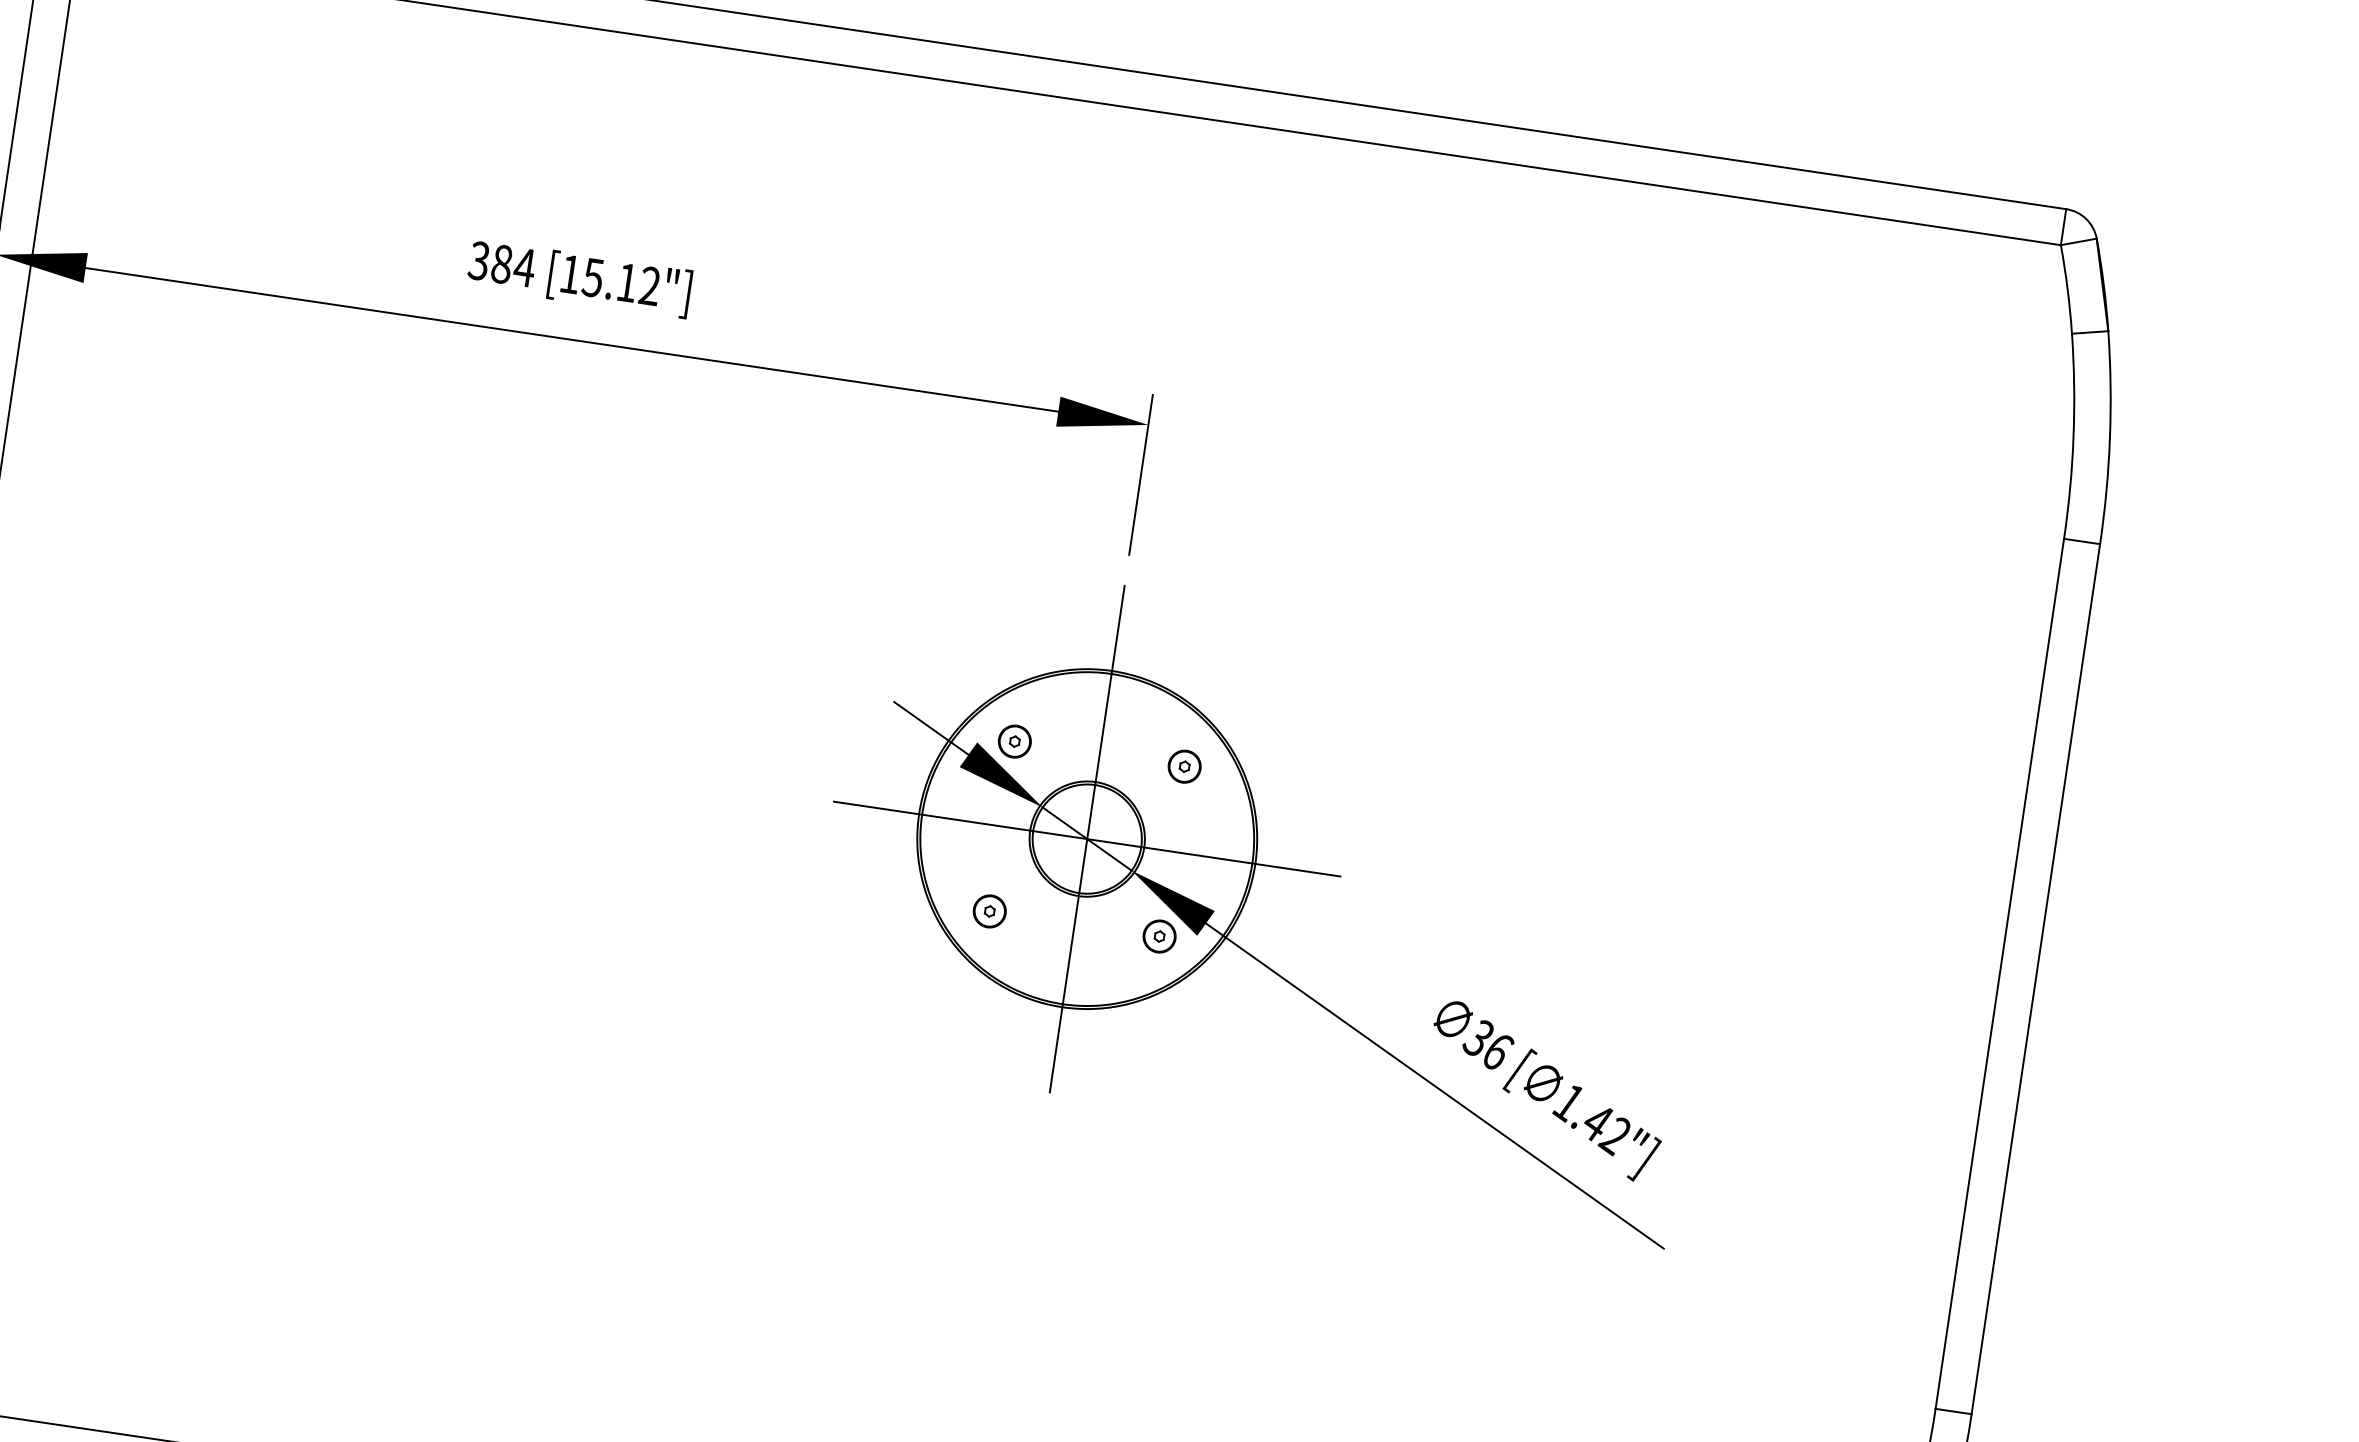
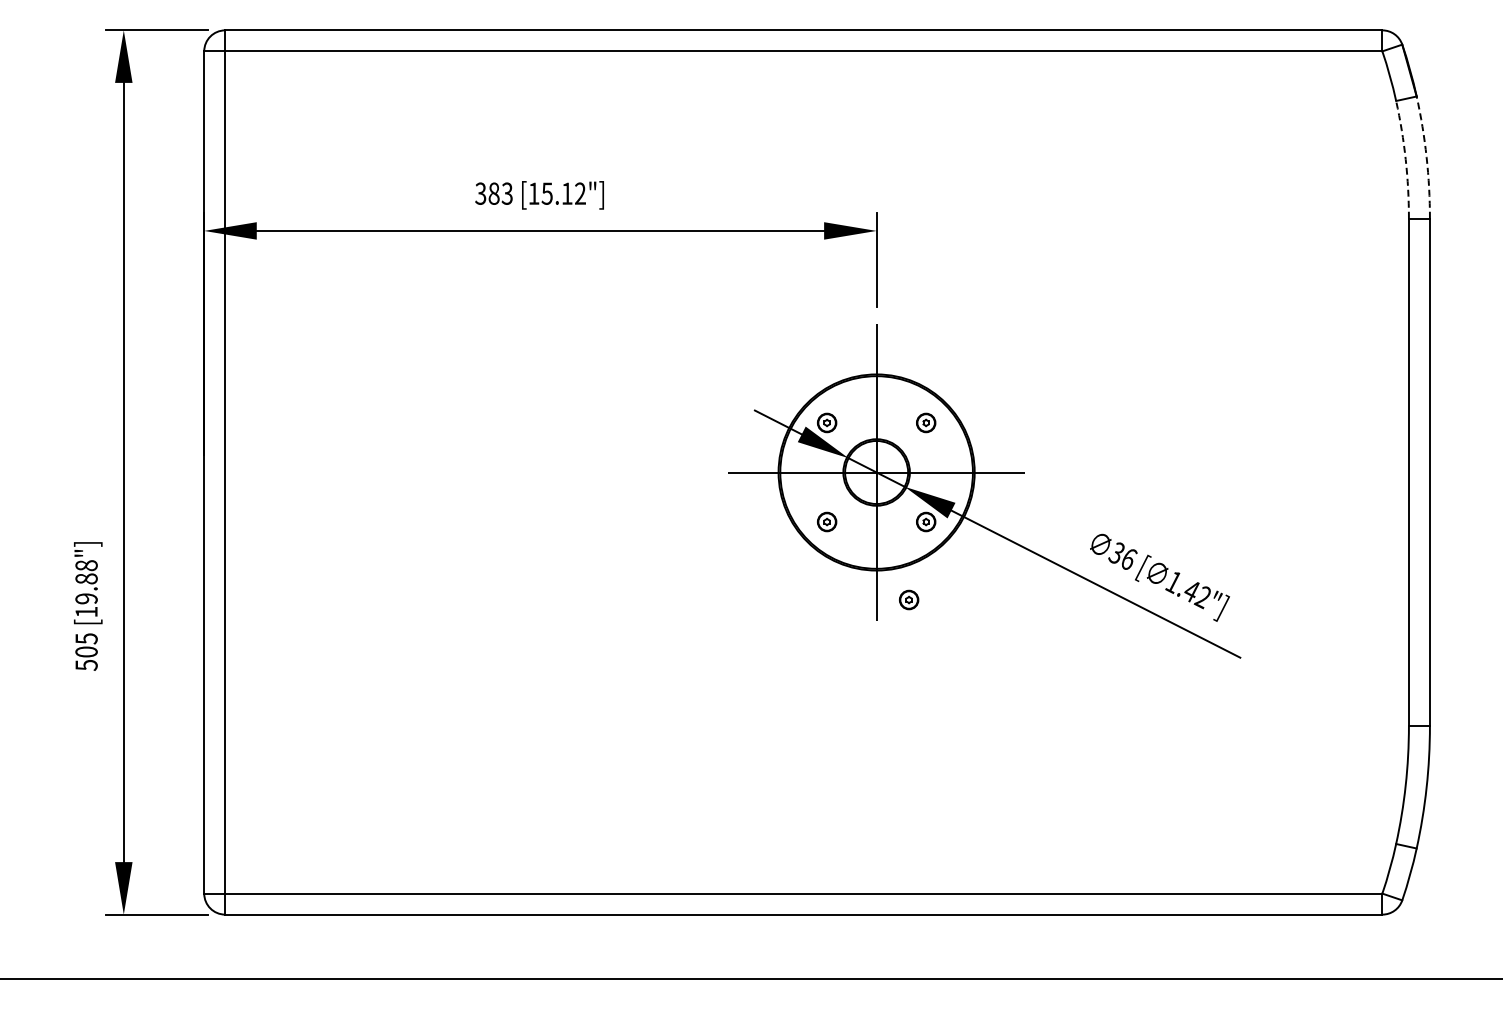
text: (525, 267) -> (507, 193), 384 -> 383
arc: (2073, 436) -> (1405, 159), solid -> dashed
arc: (2109, 438) -> (1426, 157), solid -> dashed
part: (1111, 1065) -> (909, 599), added

